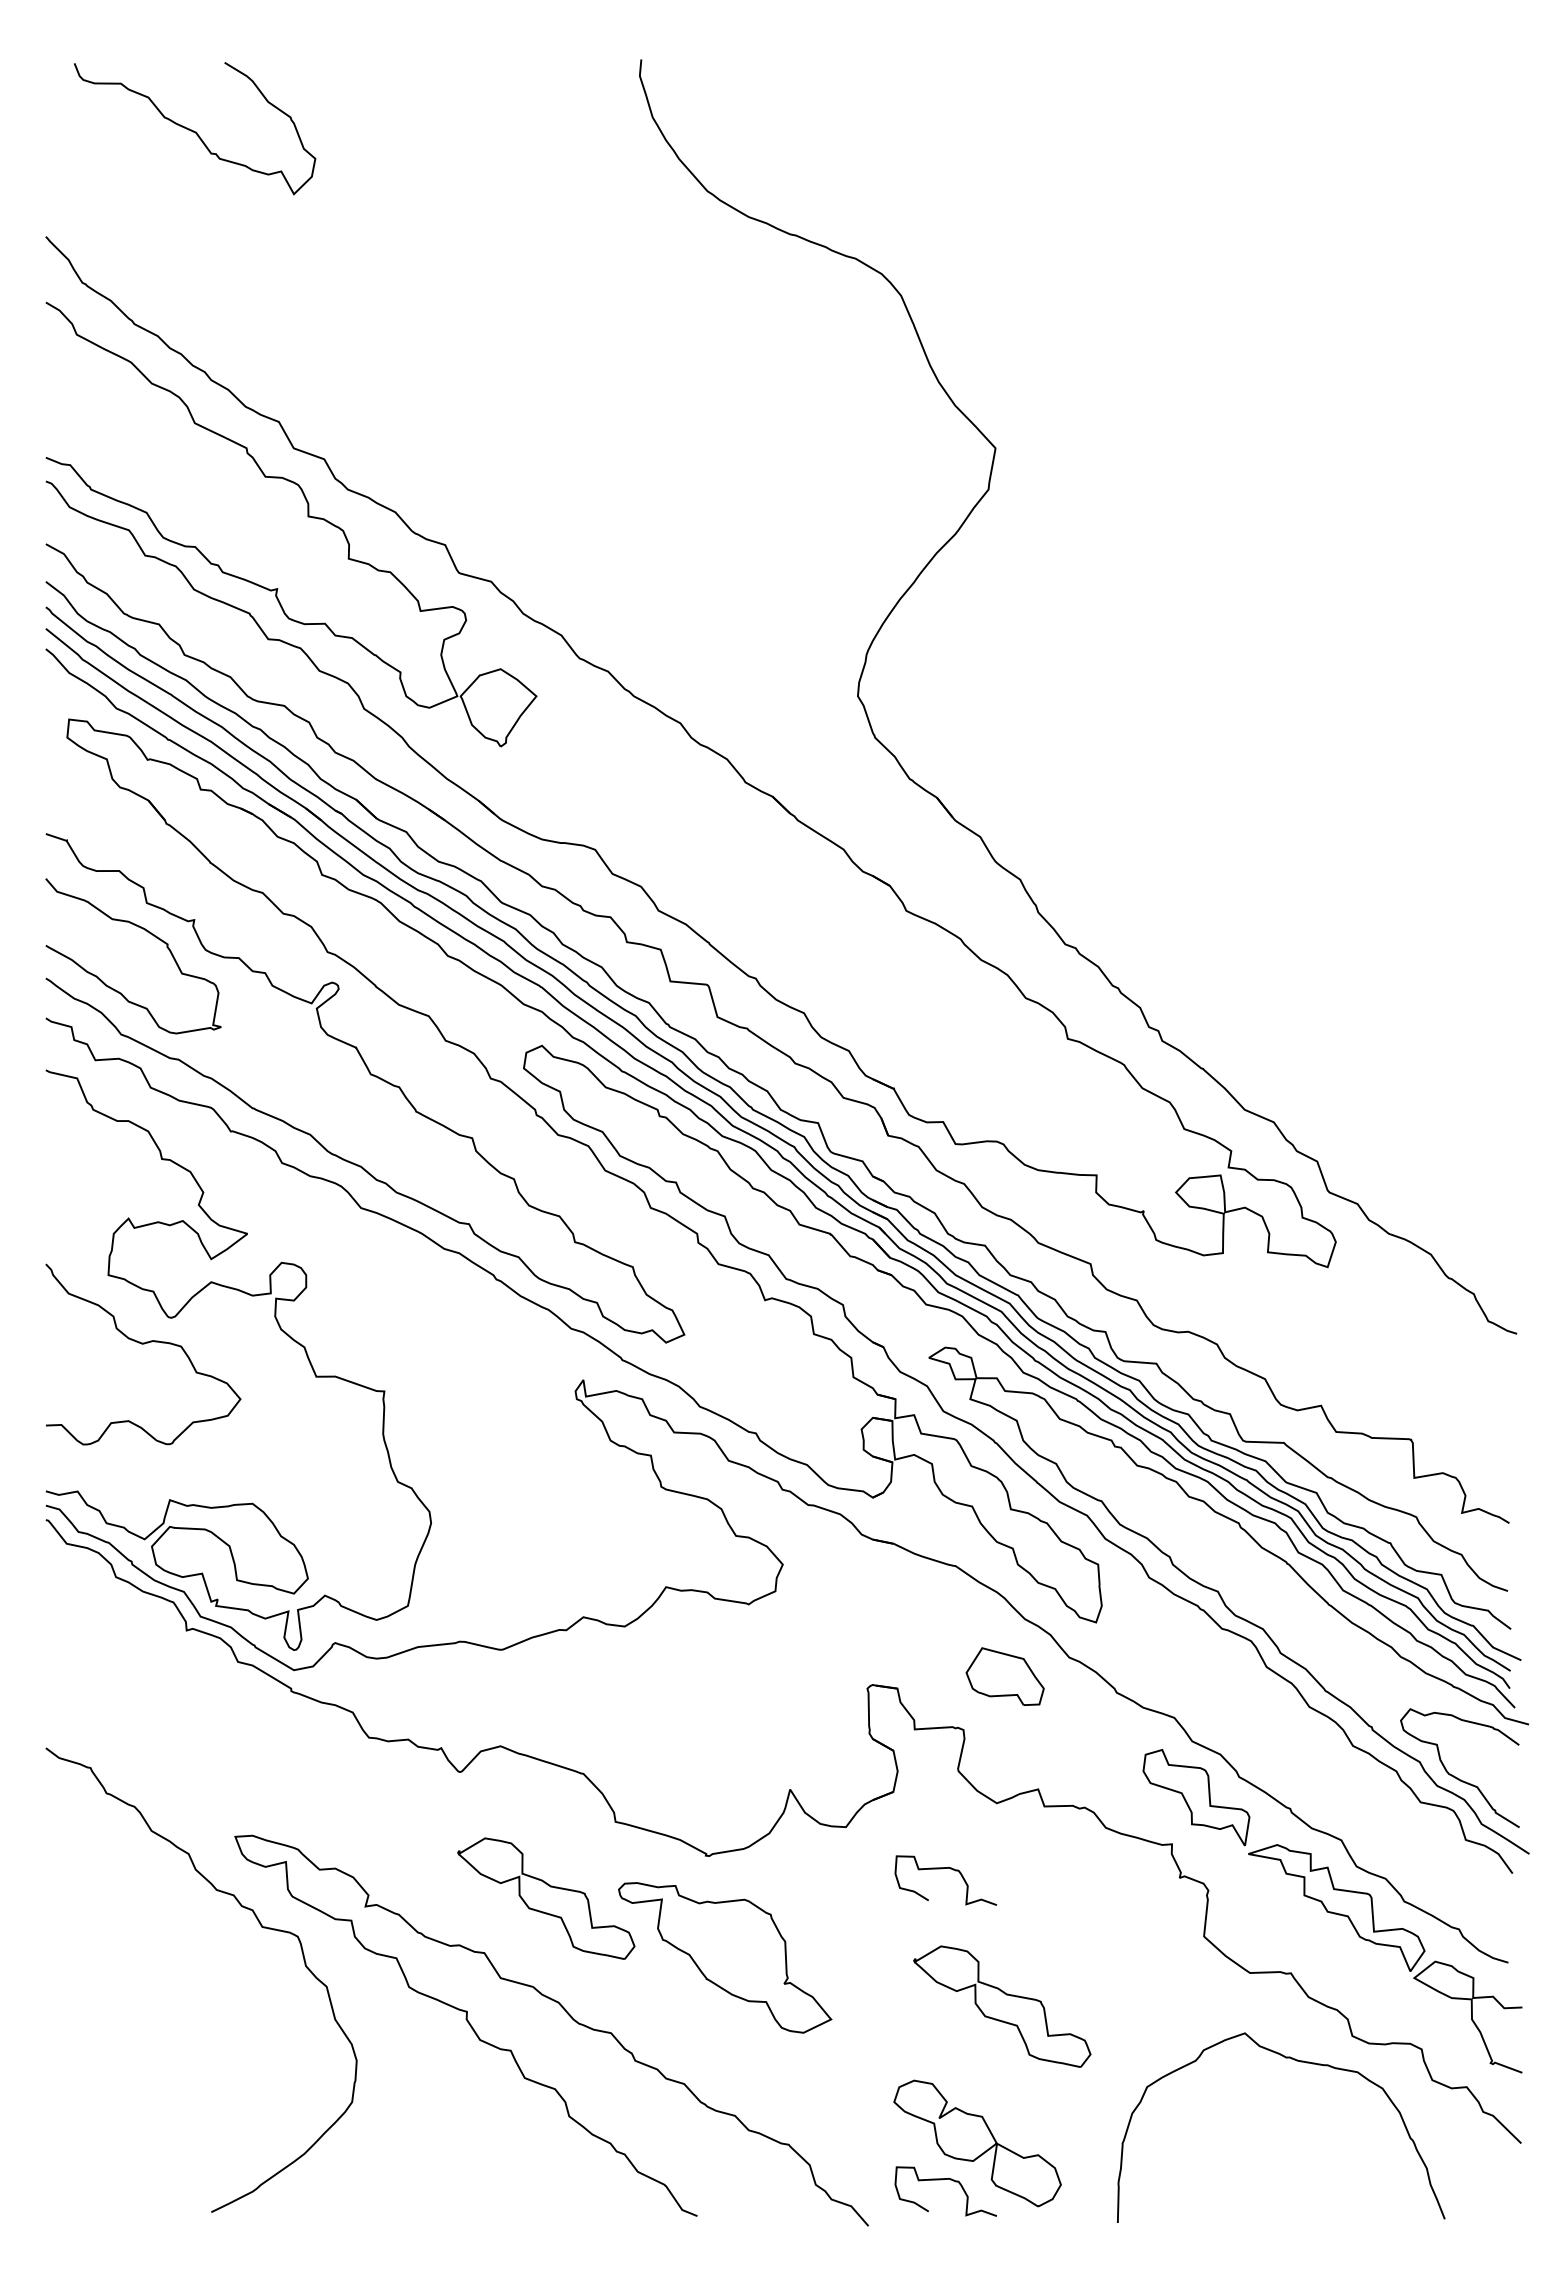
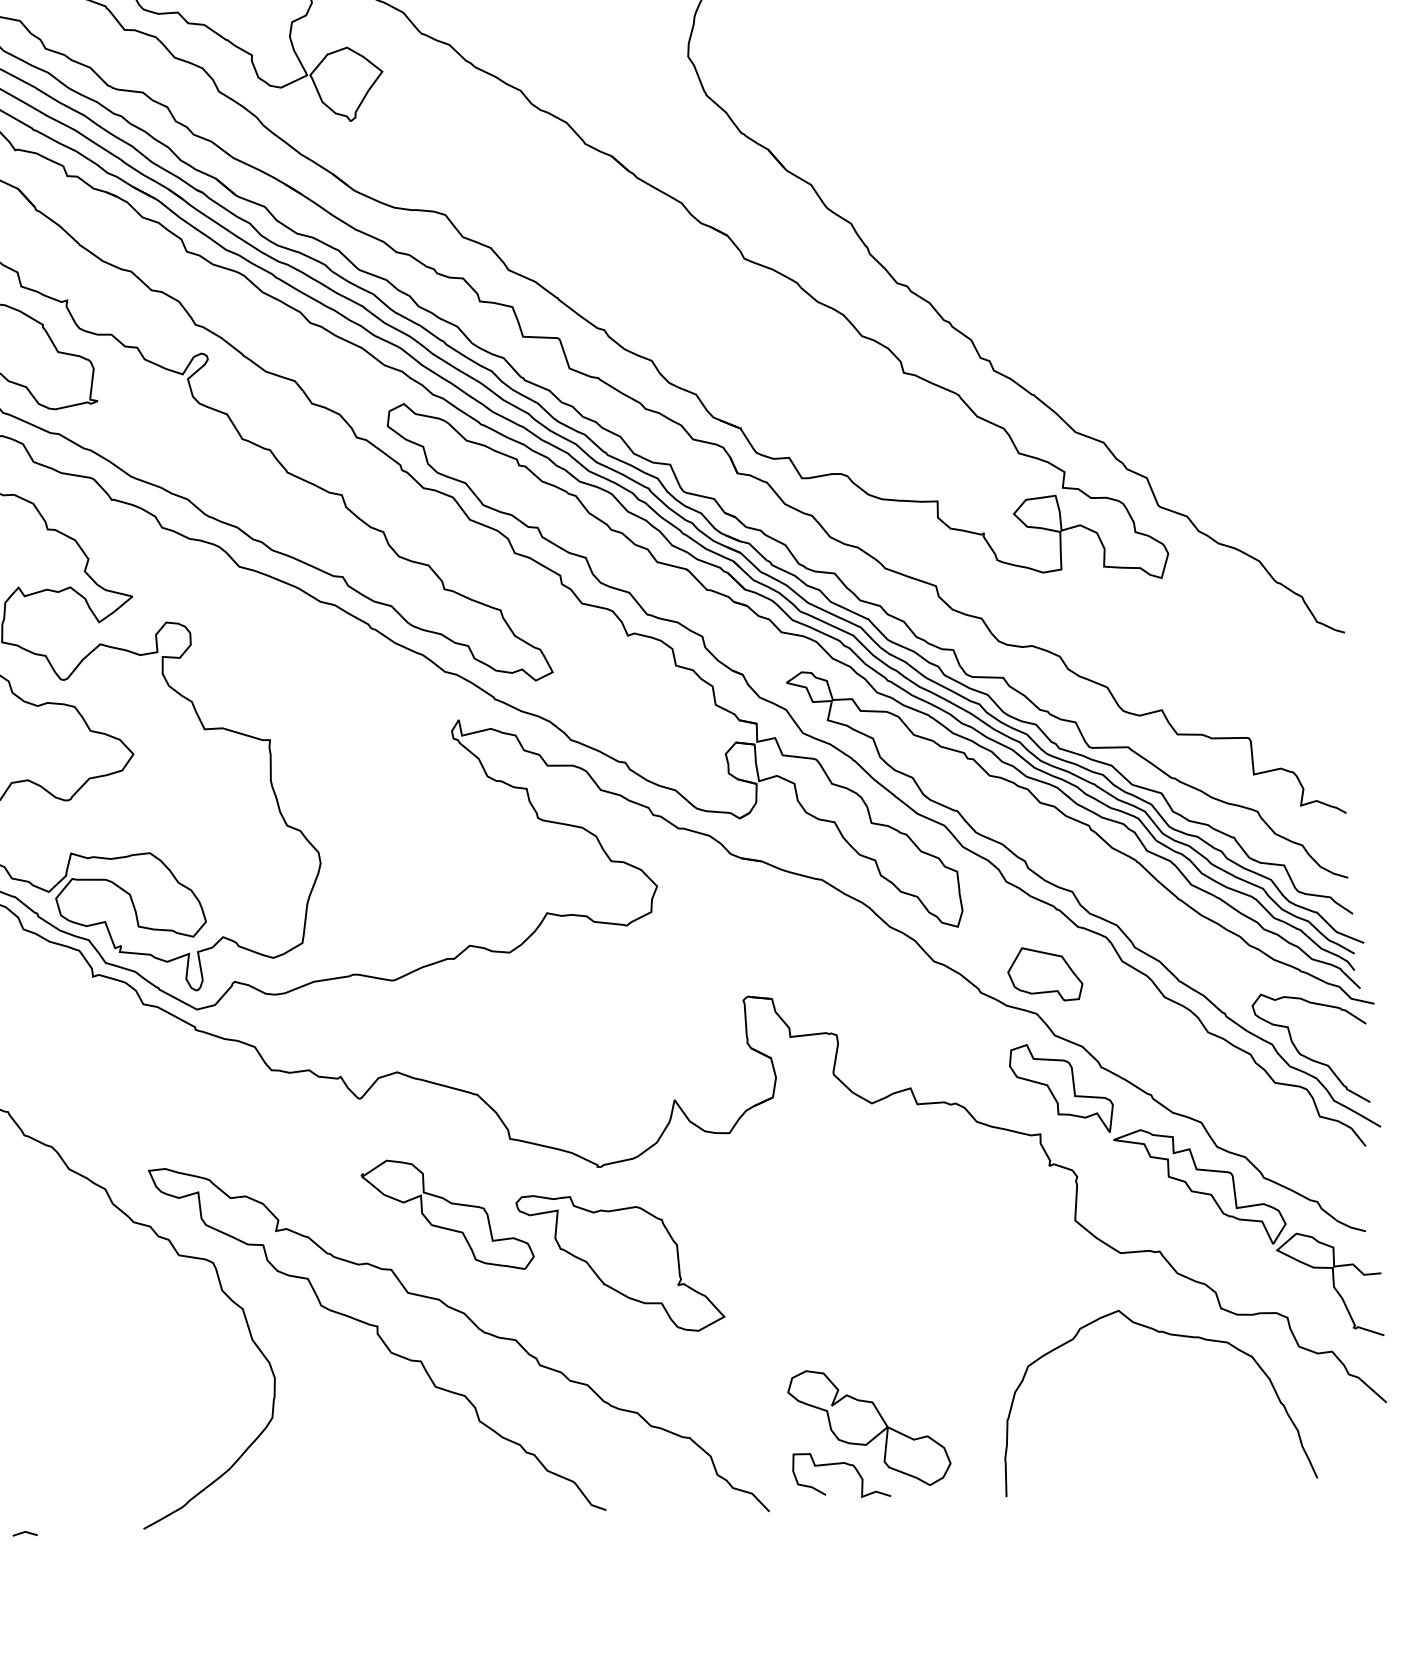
part: (1004, 1676) -> (1044, 974), moved
curve: (942, 1869) -> (823, 1168), removed
part: (1002, 2006) -> (886, 1296), removed
line: (86, 2210) -> (24, 1533), added

